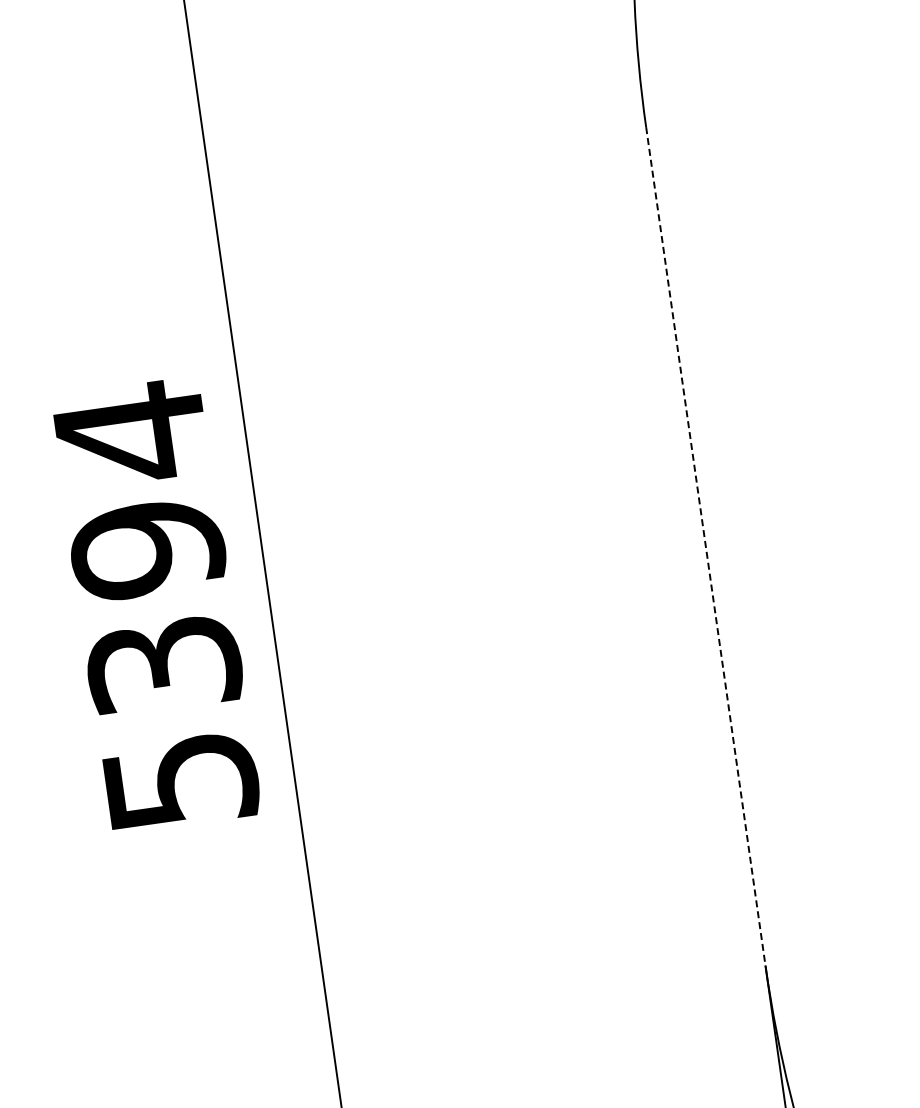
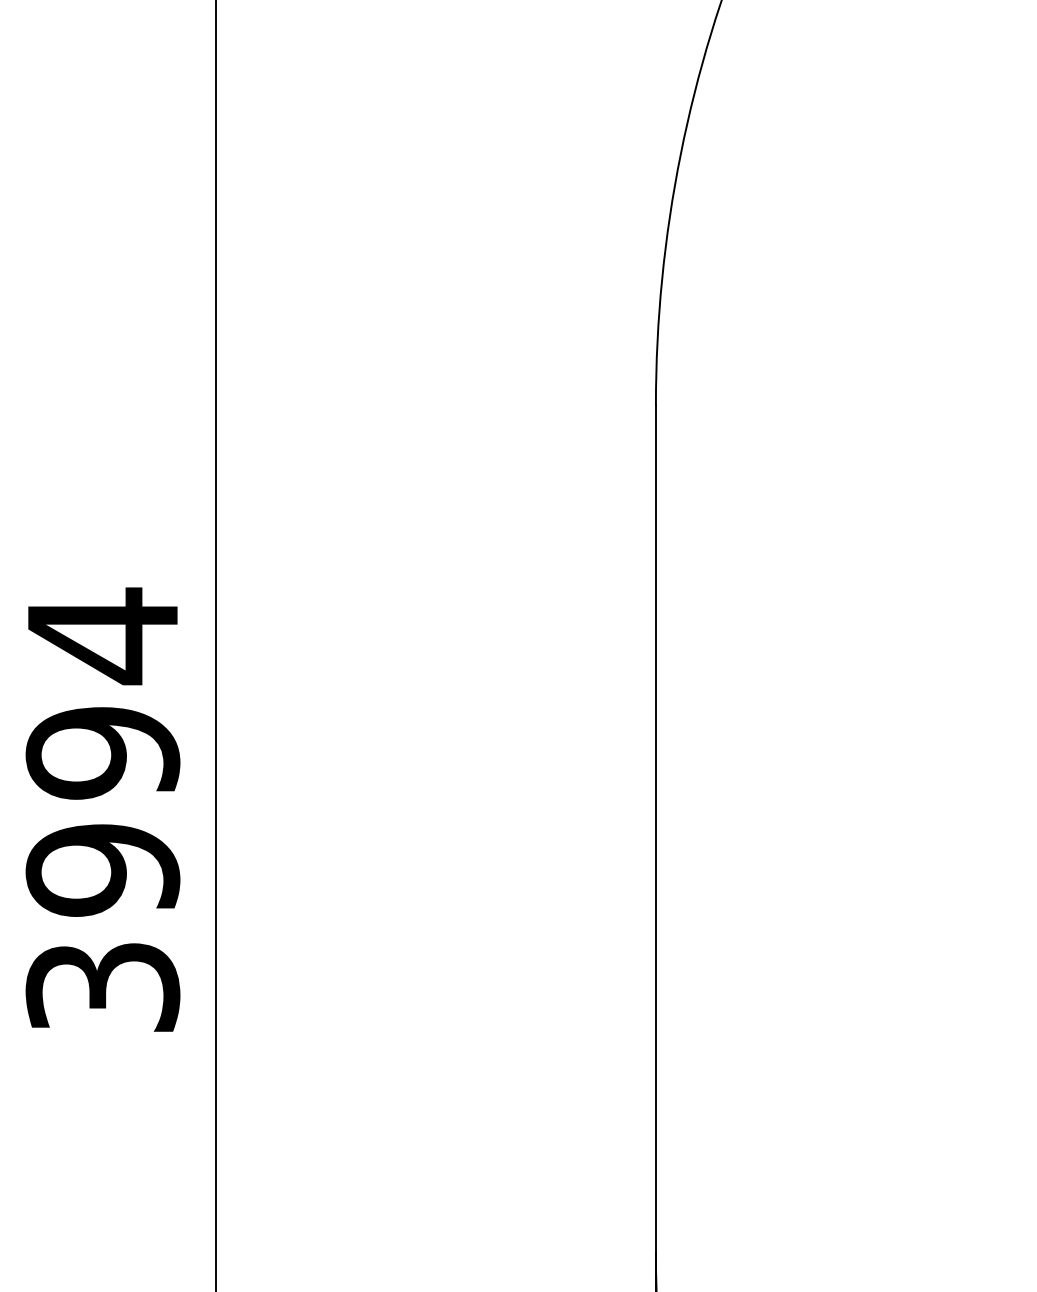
line: (705, 547) -> (655, 829), dashed -> solid
text: (171, 722) -> (102, 927), 5394 -> 3994

